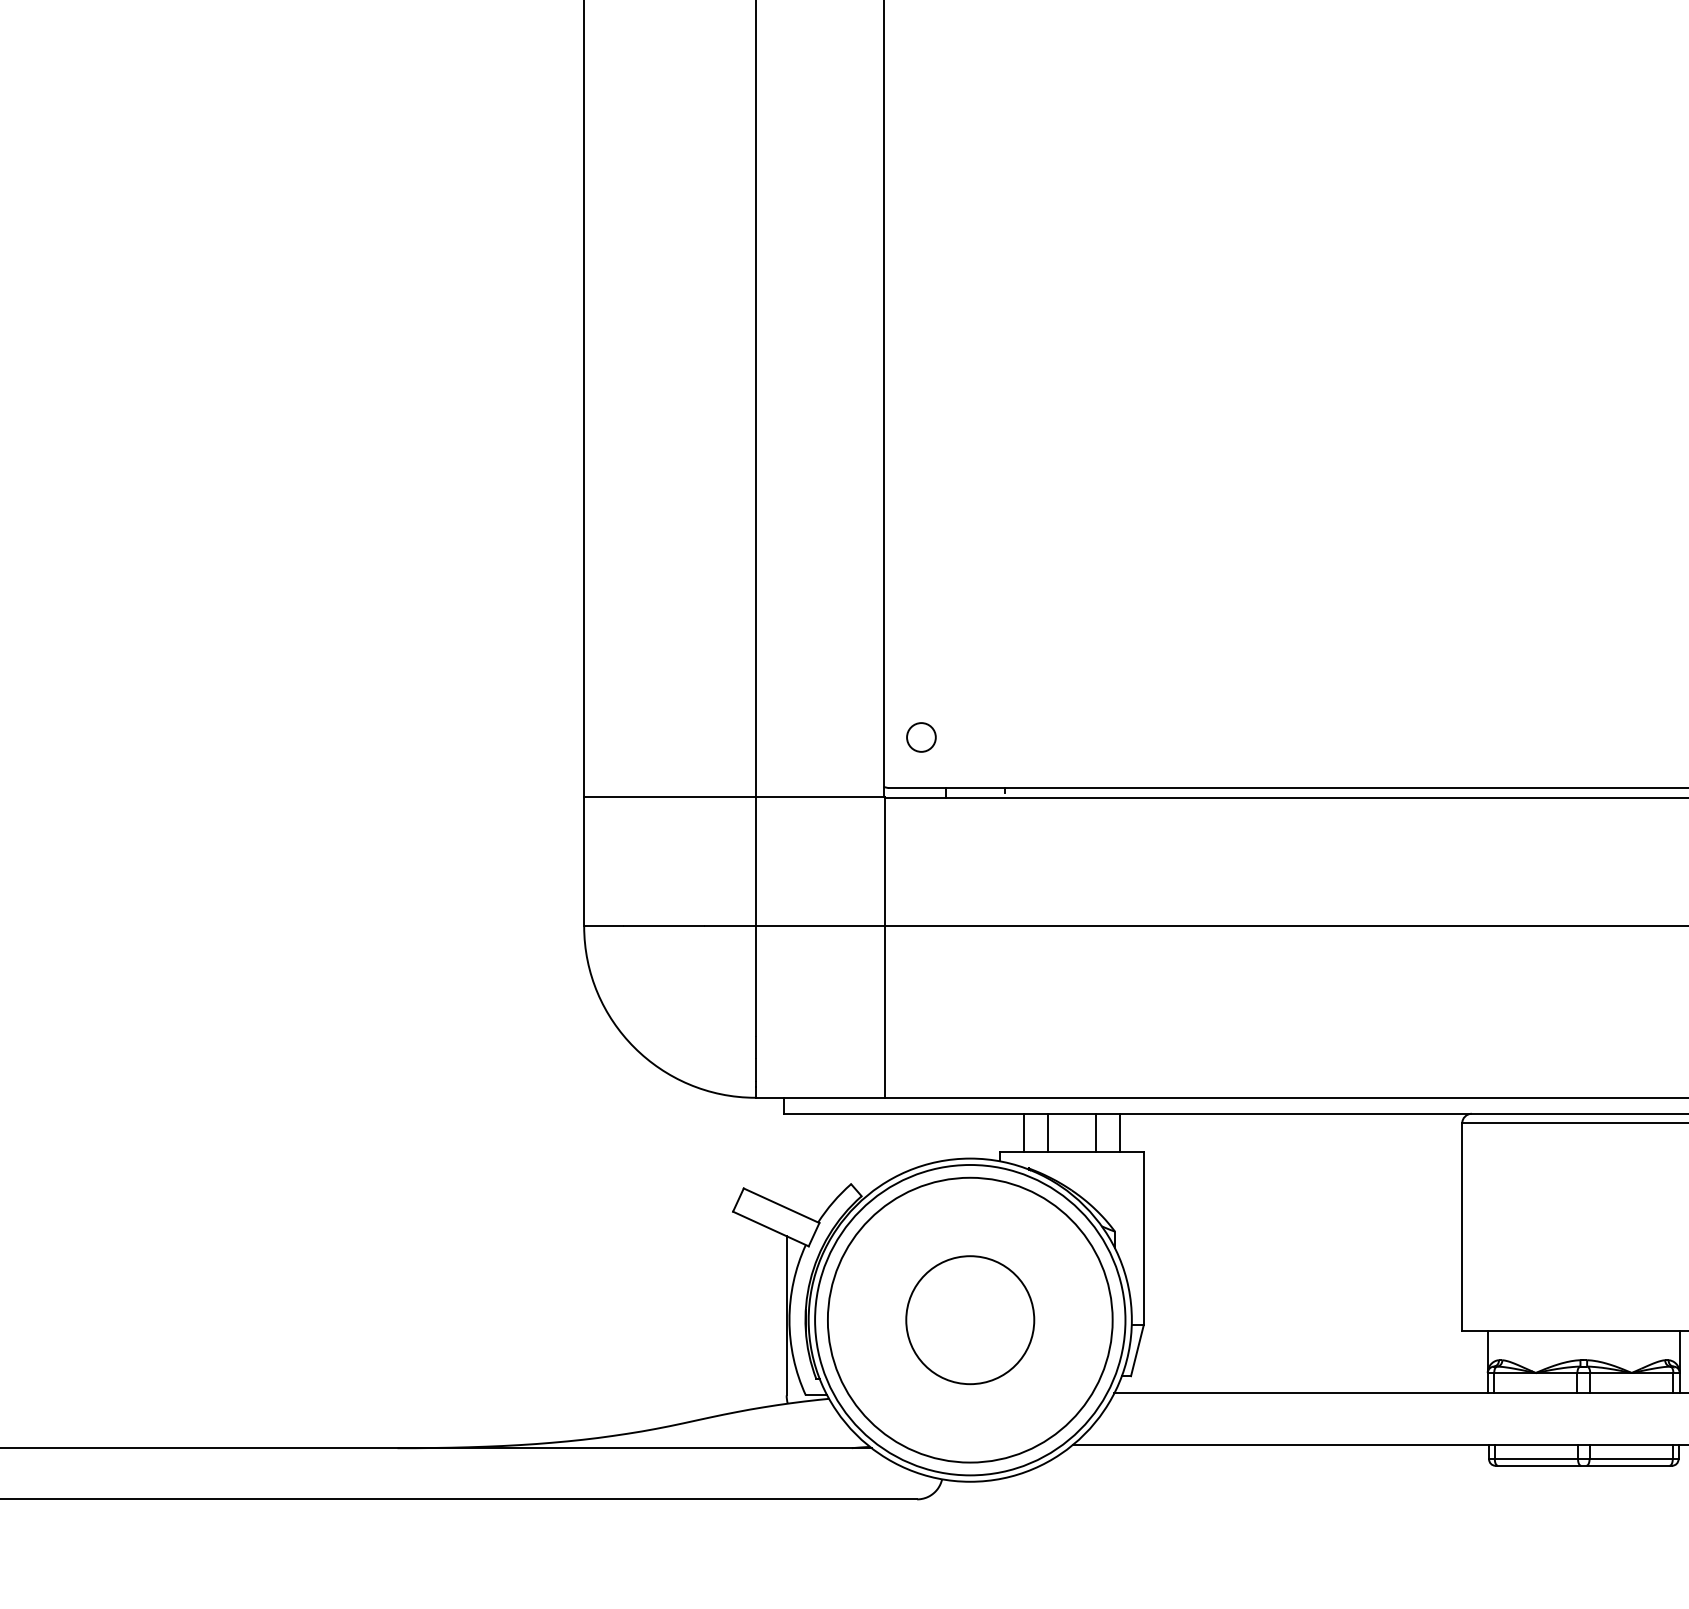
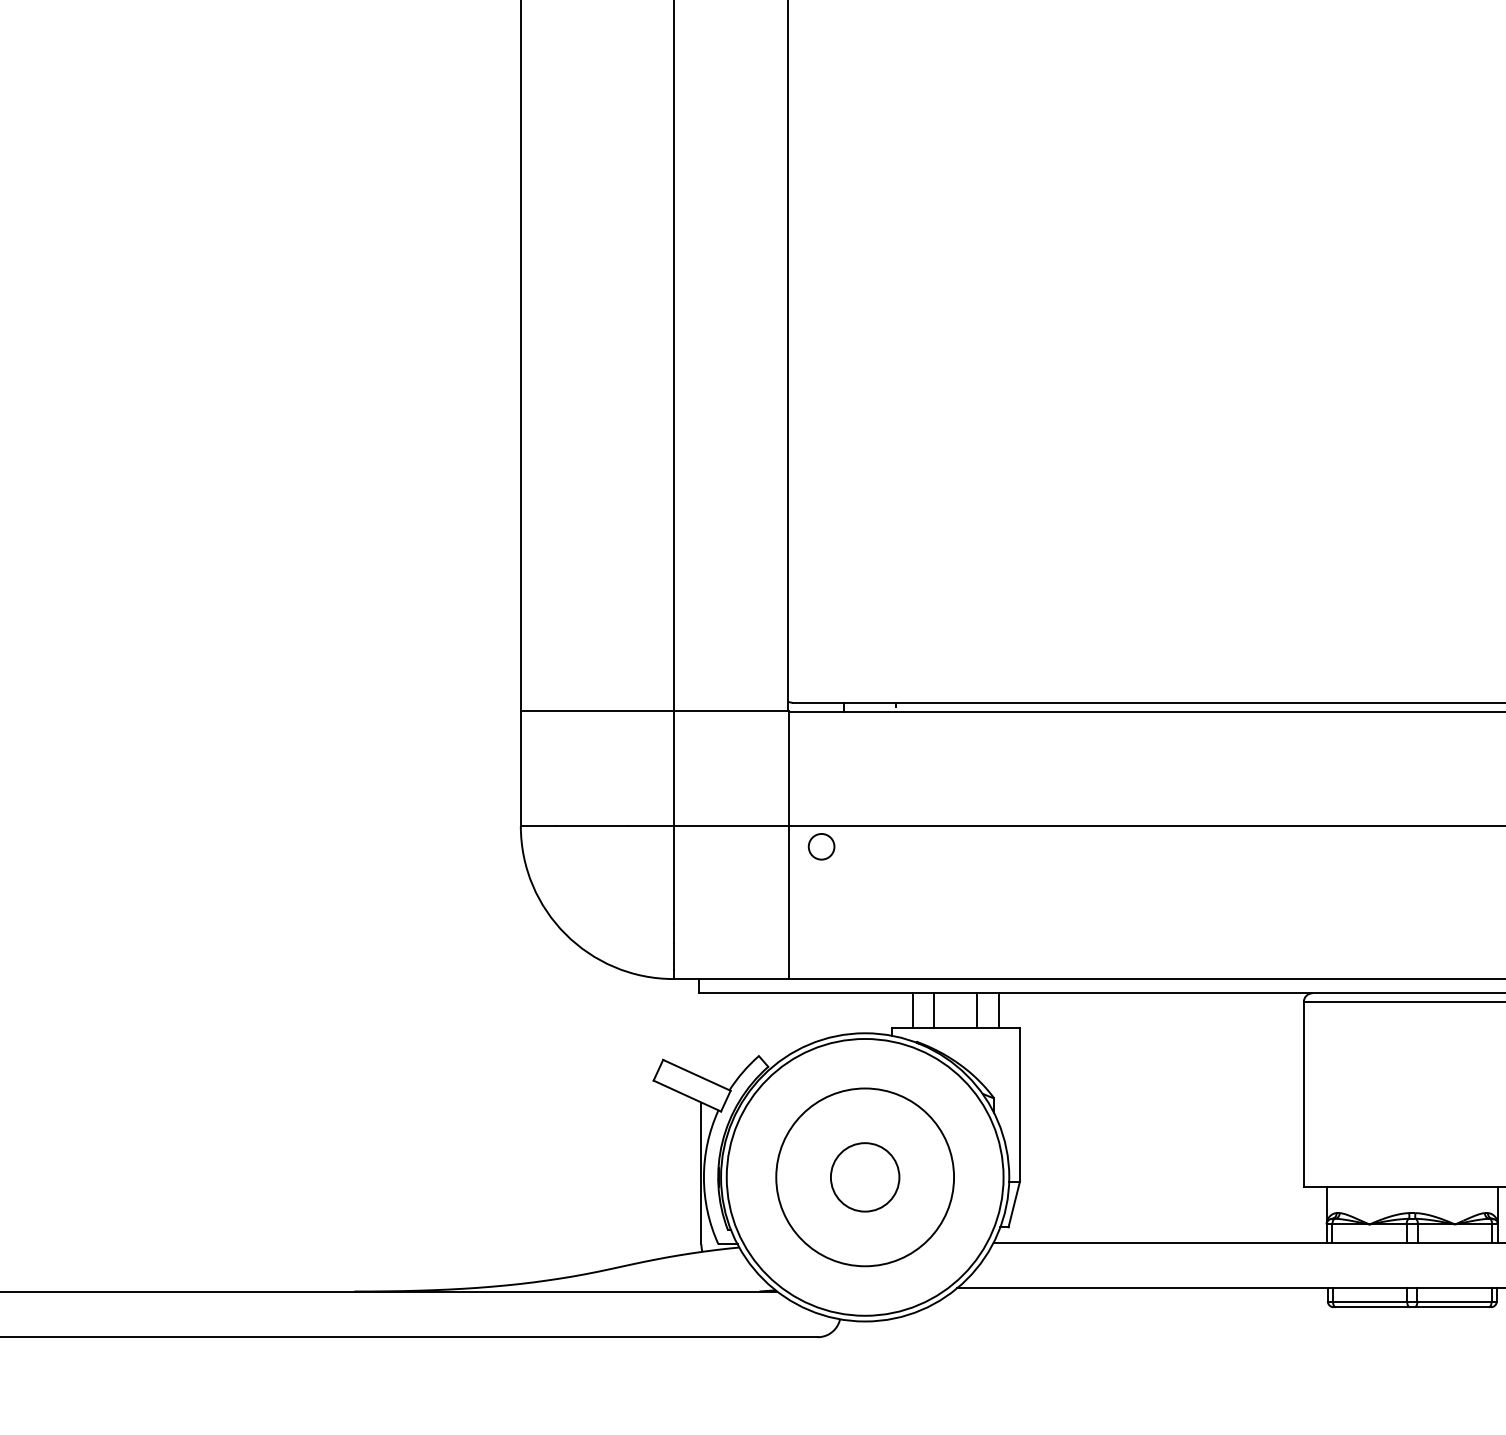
circle: (921, 737) -> (821, 846), moved
circle: (969, 1319) -> (864, 1176), size x0.7
circle: (970, 1320) -> (865, 1177), size x0.6

